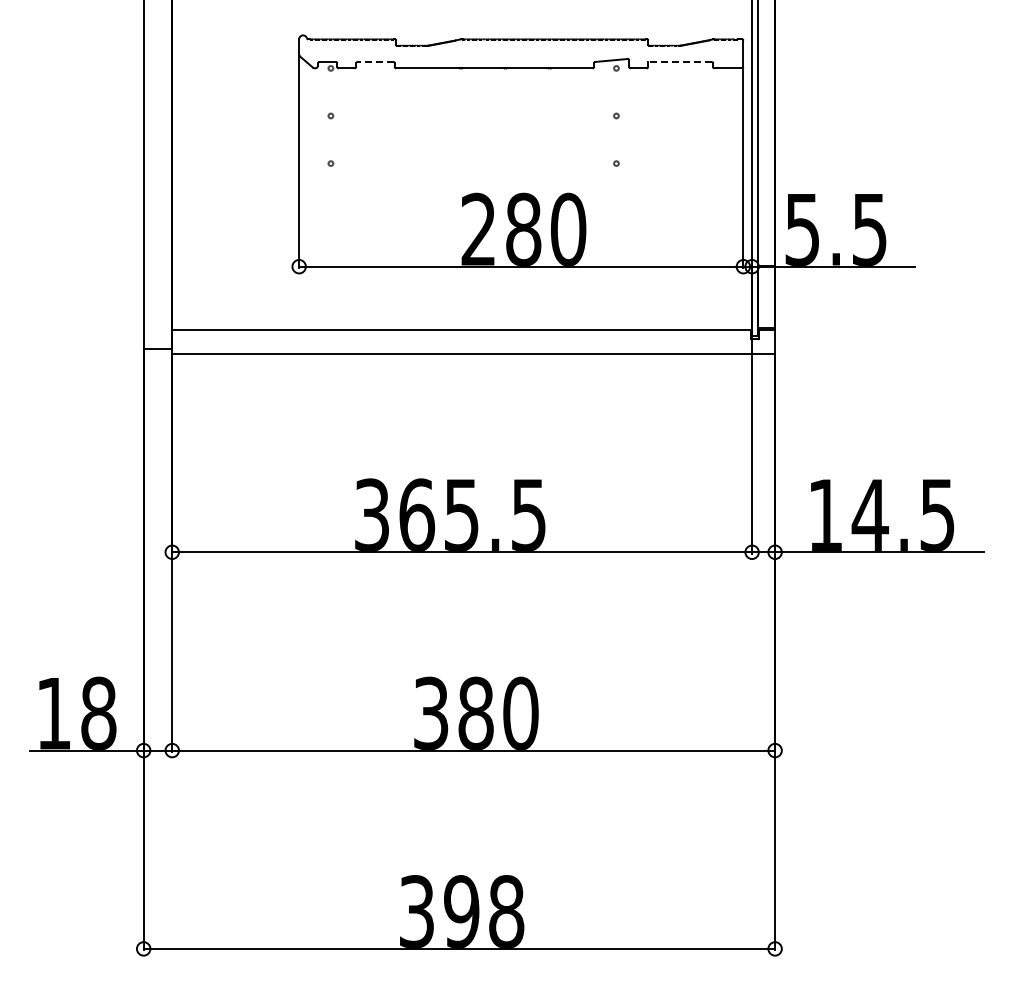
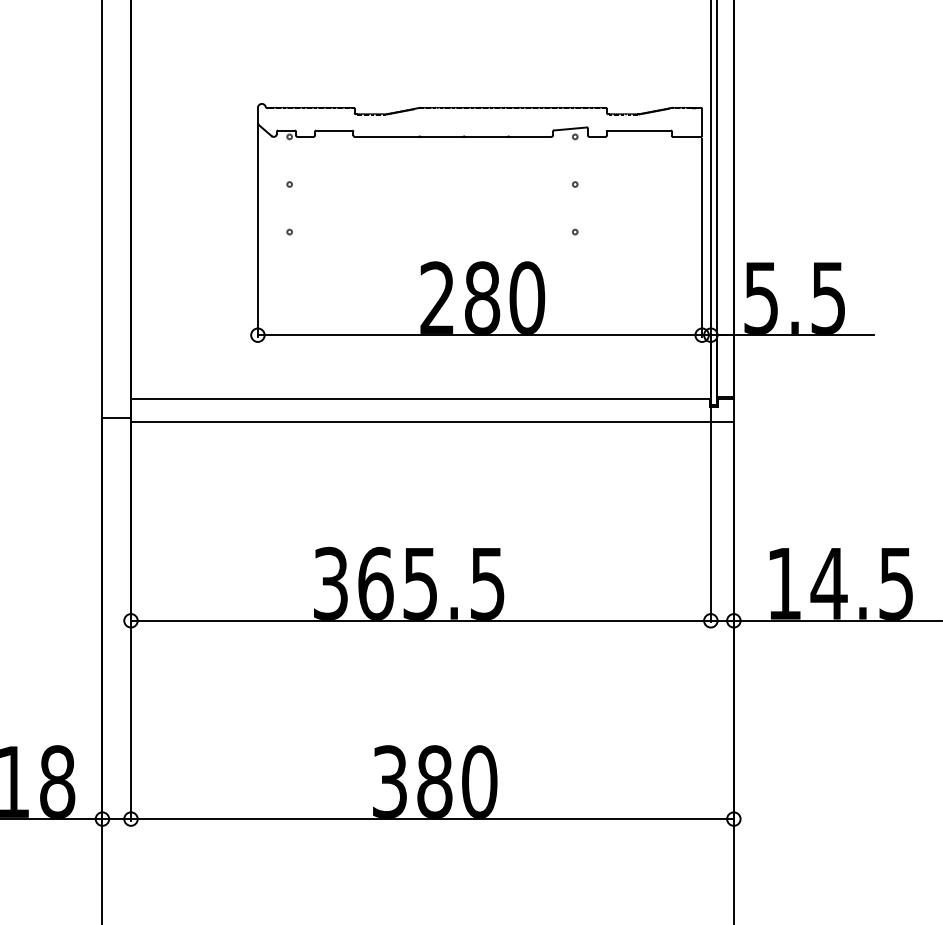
line: (374, 62) -> (333, 131), dashed -> solid
line: (680, 62) -> (639, 131), dashed -> solid

